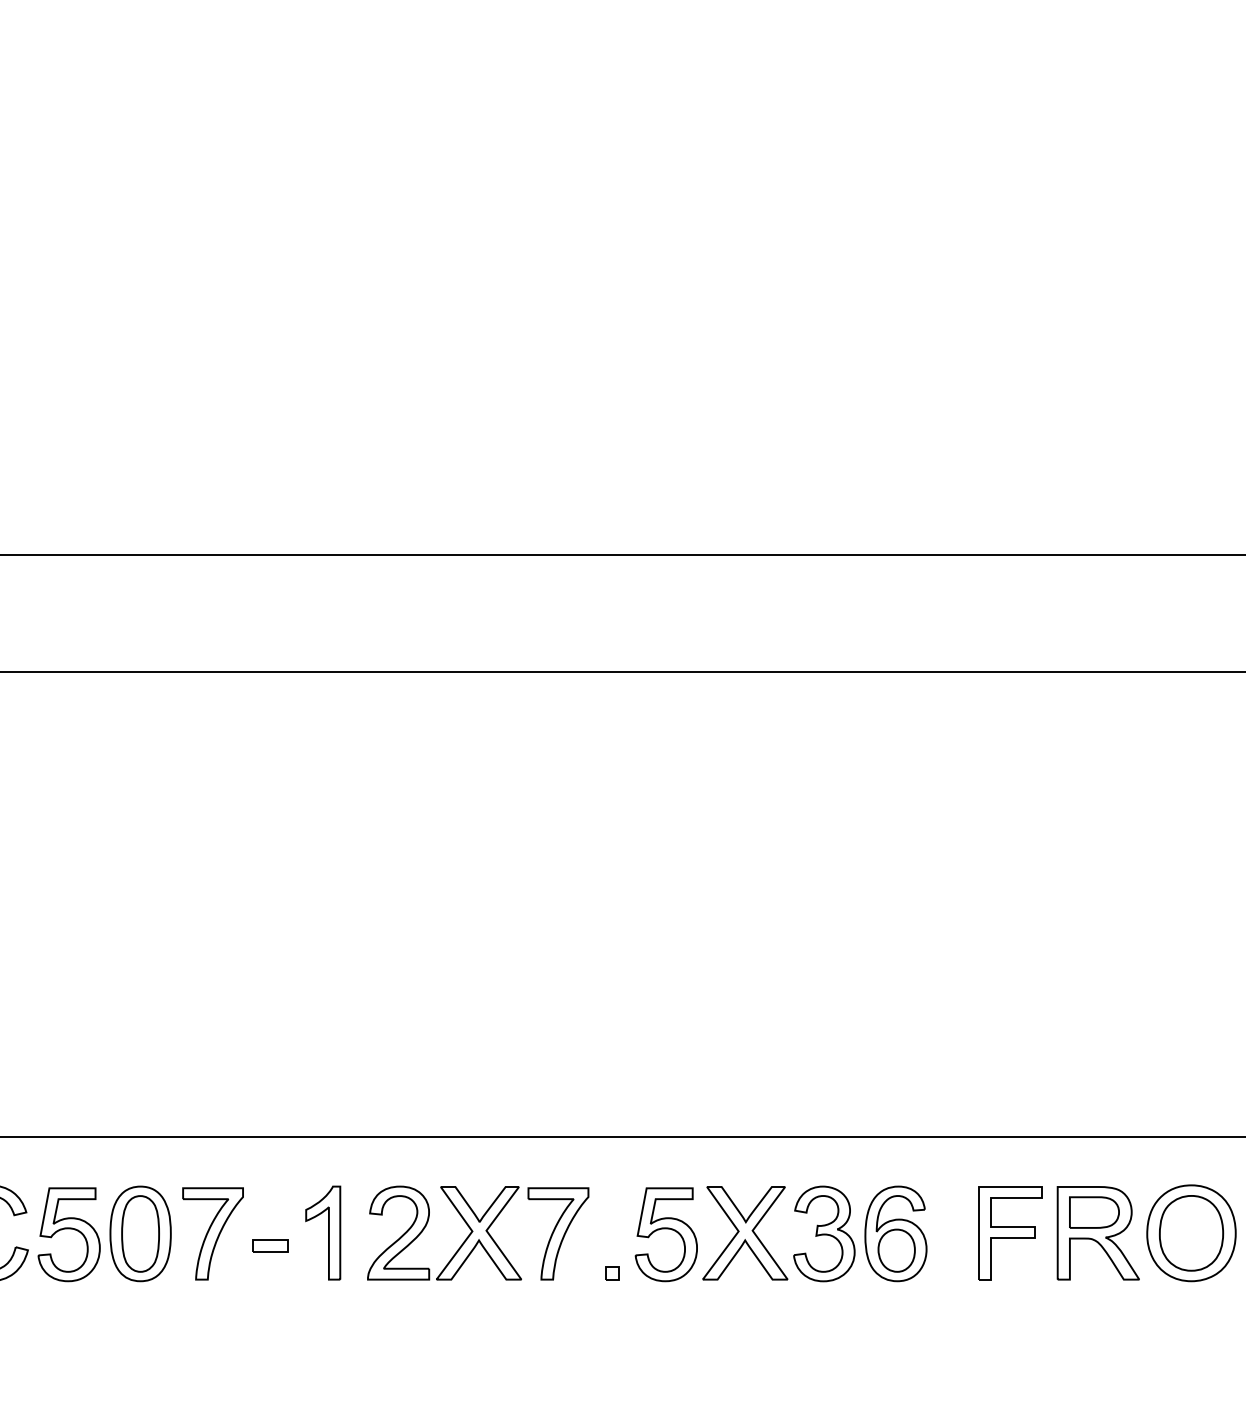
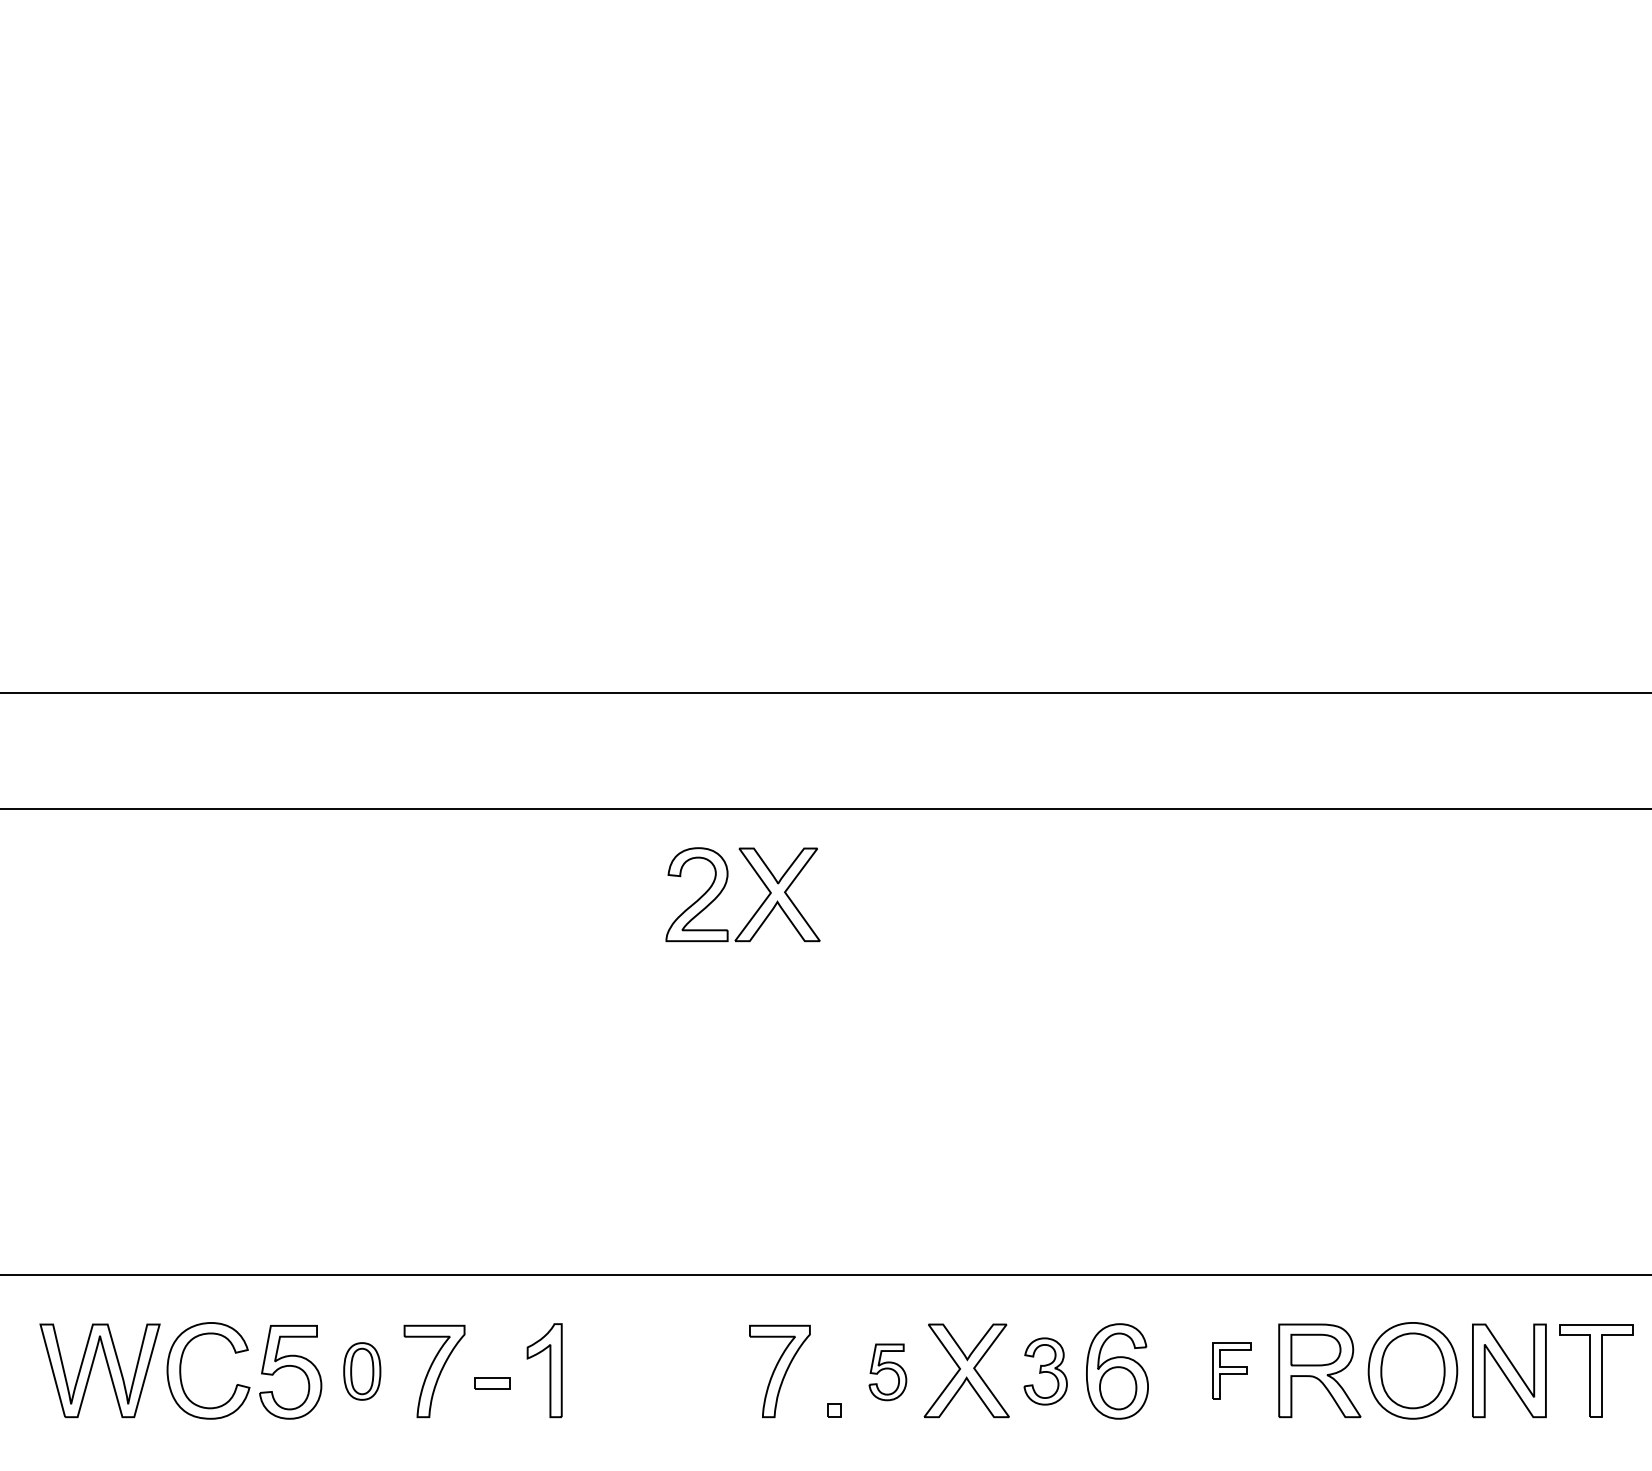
part: (427, 1225) -> (725, 887), moved
part: (1010, 1232) -> (1231, 1370), size x0.6
part: (141, 1233) -> (362, 1371), size x0.6
part: (824, 1233) -> (1045, 1371), size x0.7
part: (666, 1234) -> (887, 1372), size x0.6

